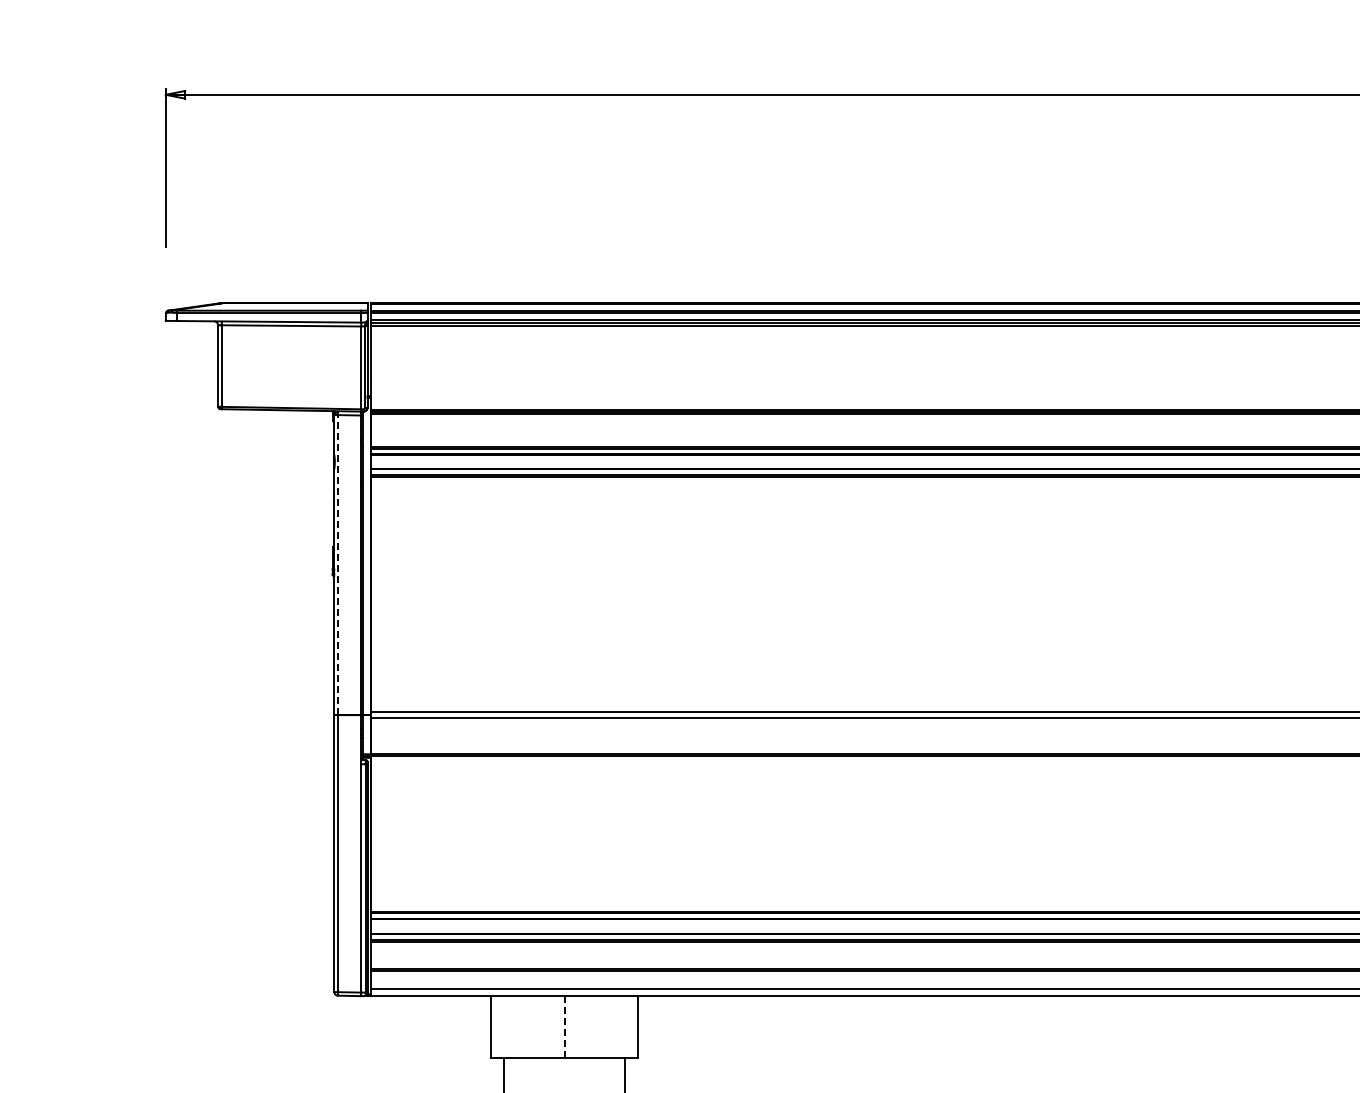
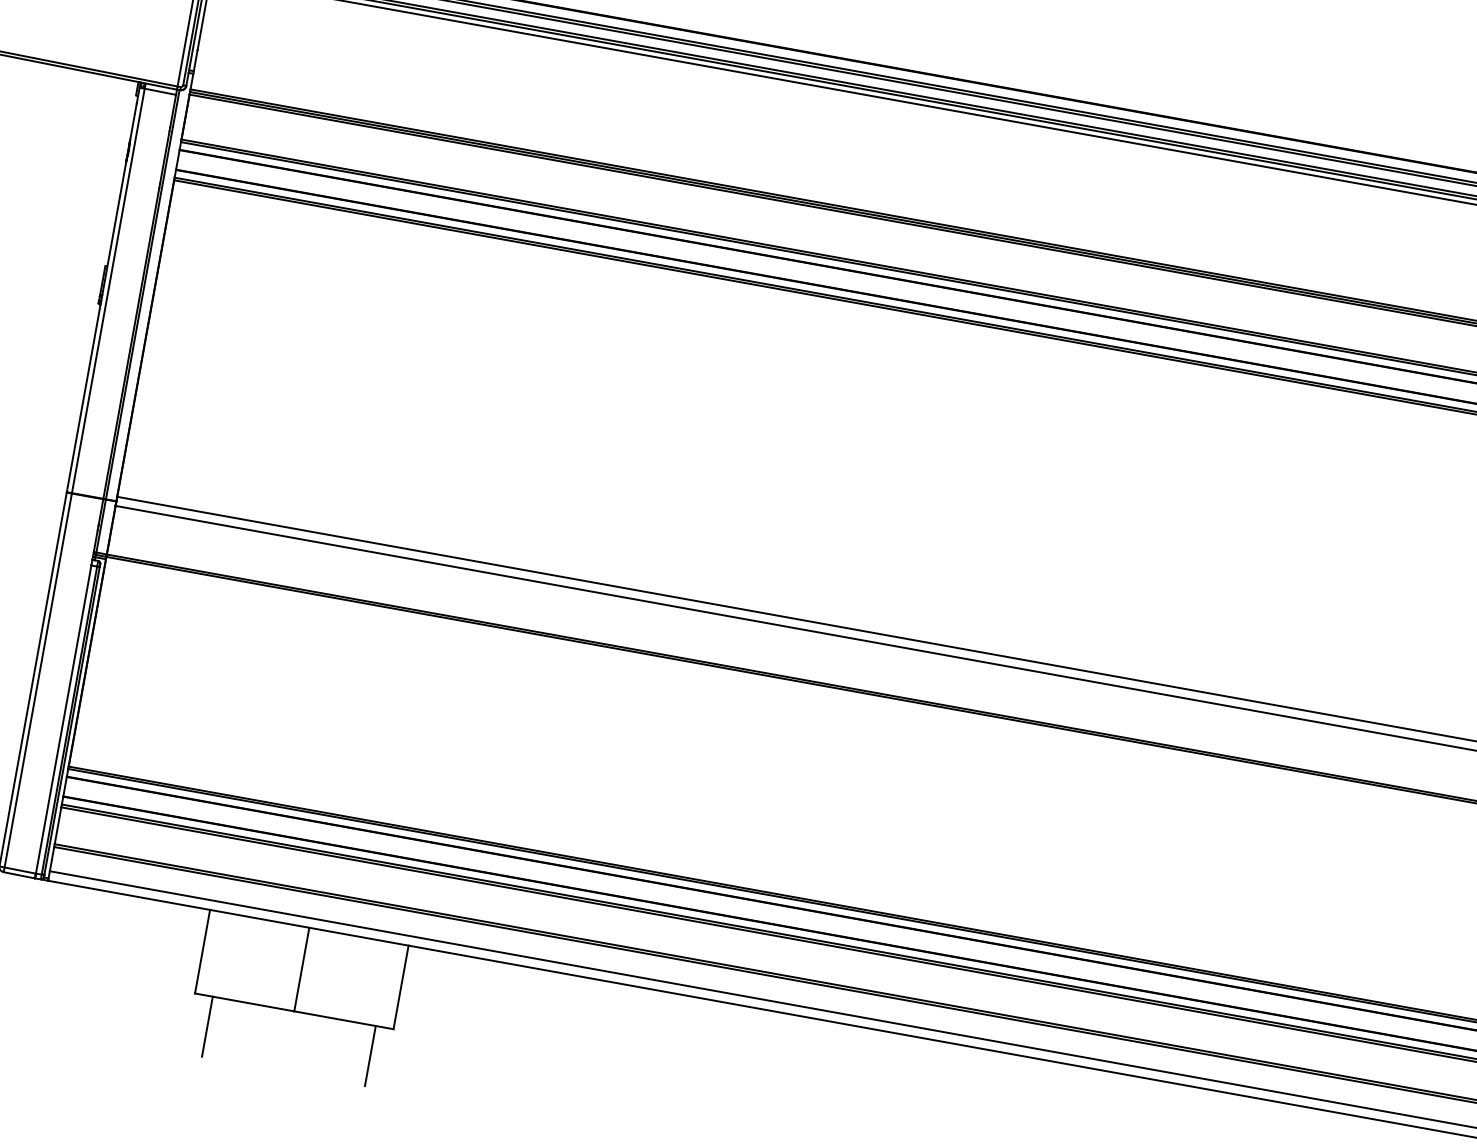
line: (338, 564) -> (109, 290), dashed -> solid
line: (564, 1027) -> (301, 970), dashed -> solid

